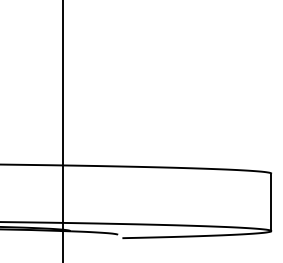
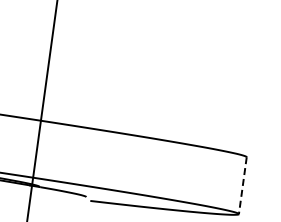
line: (271, 202) -> (242, 185), solid -> dashed

